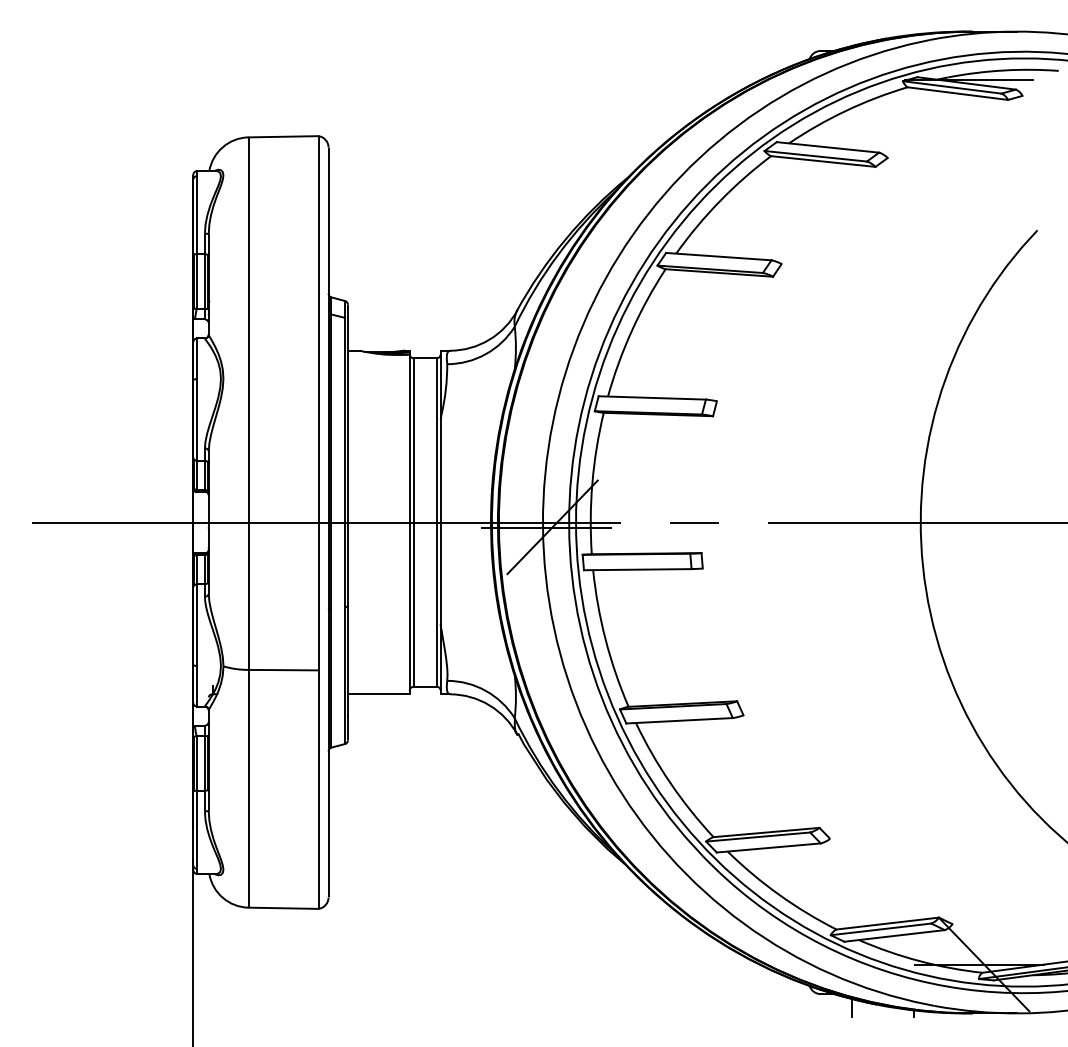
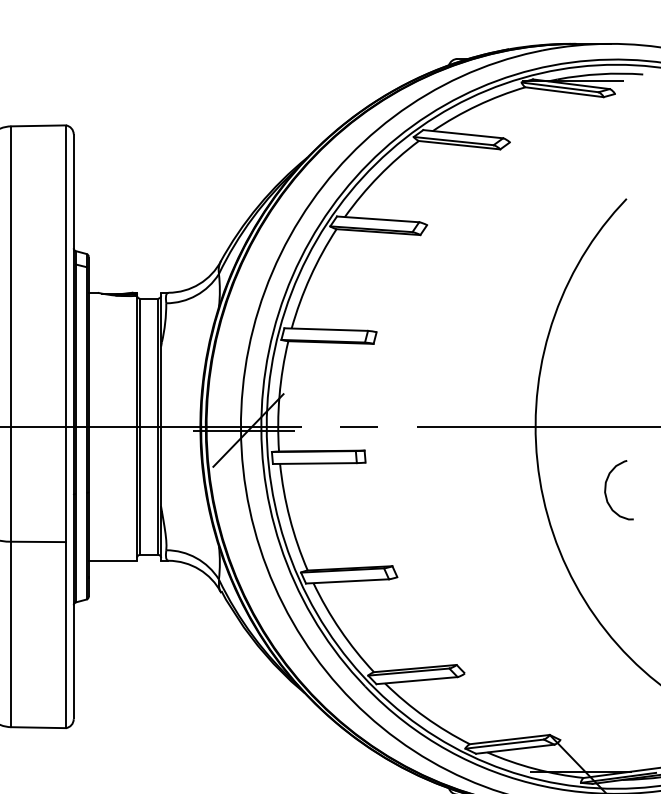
curve: (1011, 601) -> (606, 488), added

